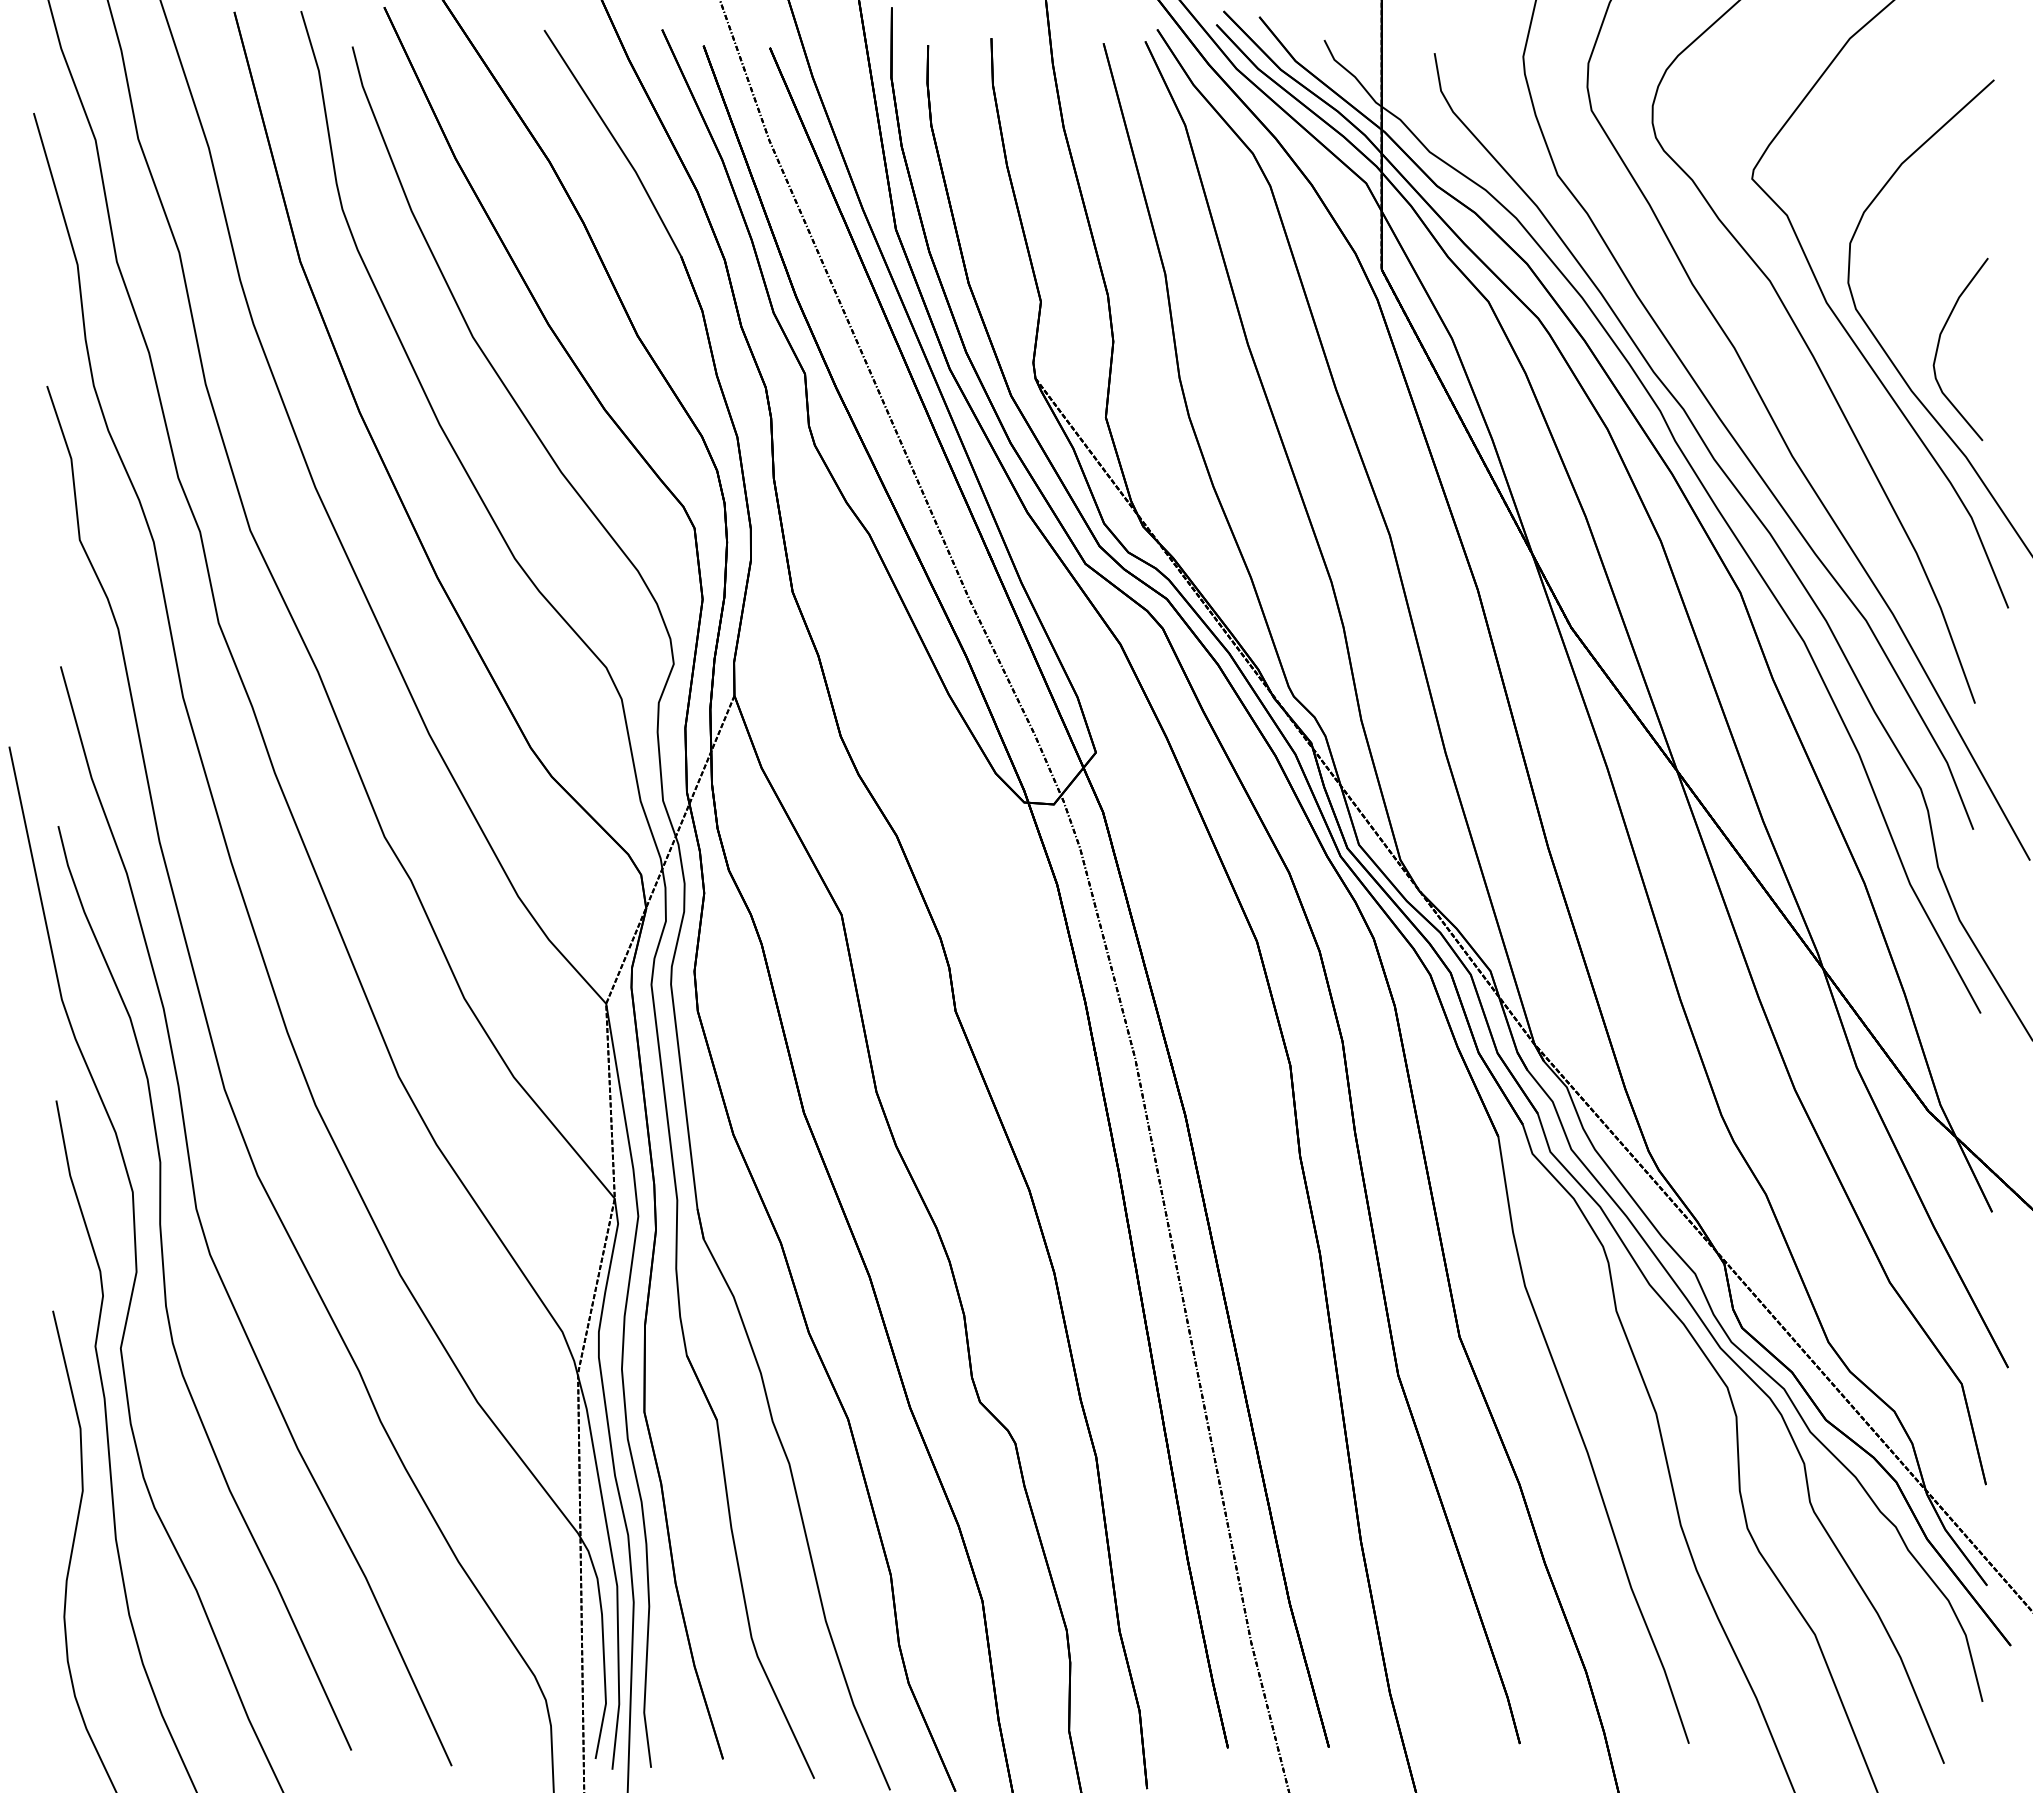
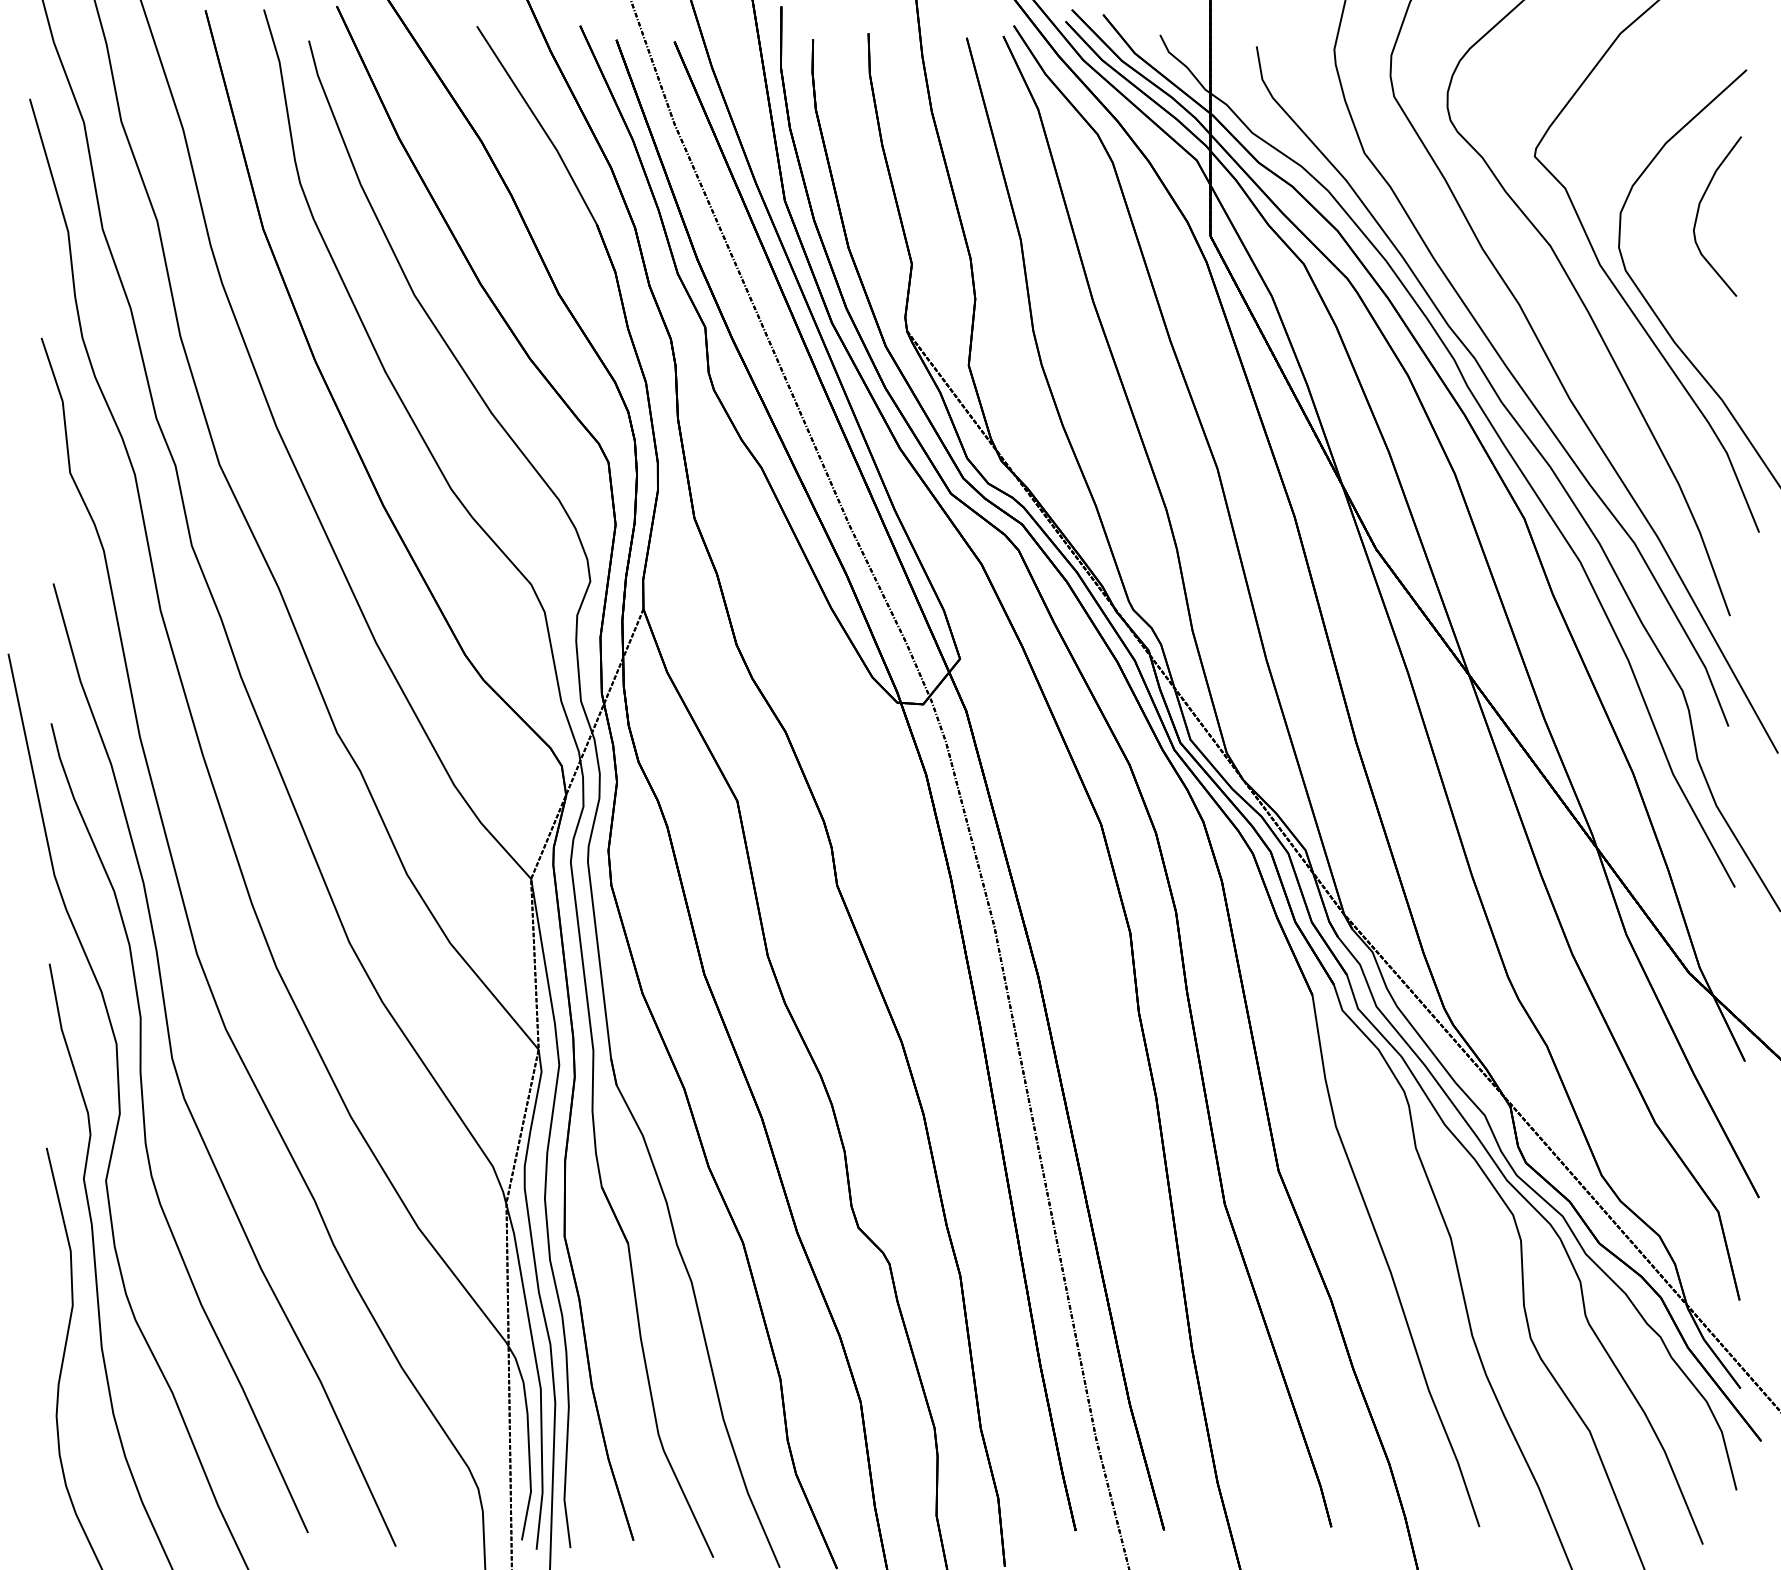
curve: (1939, 344) -> (1698, 212), moved

